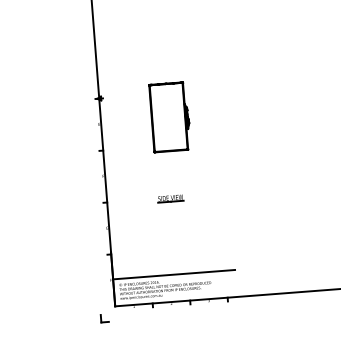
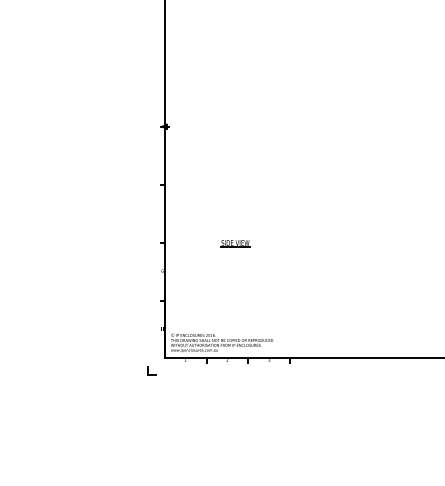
part: (169, 117) -> (241, 153), removed
line: (173, 274) -> (232, 328), removed

